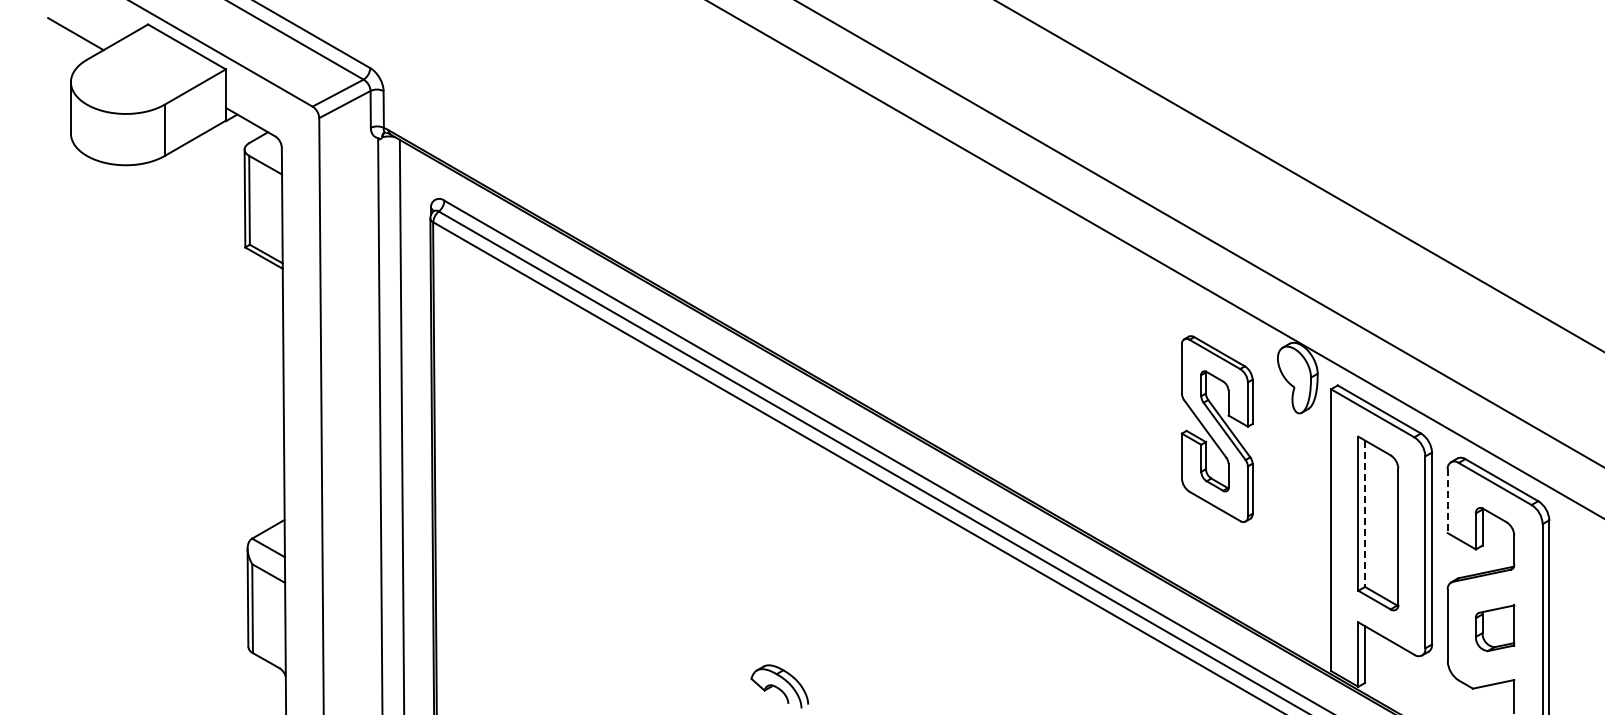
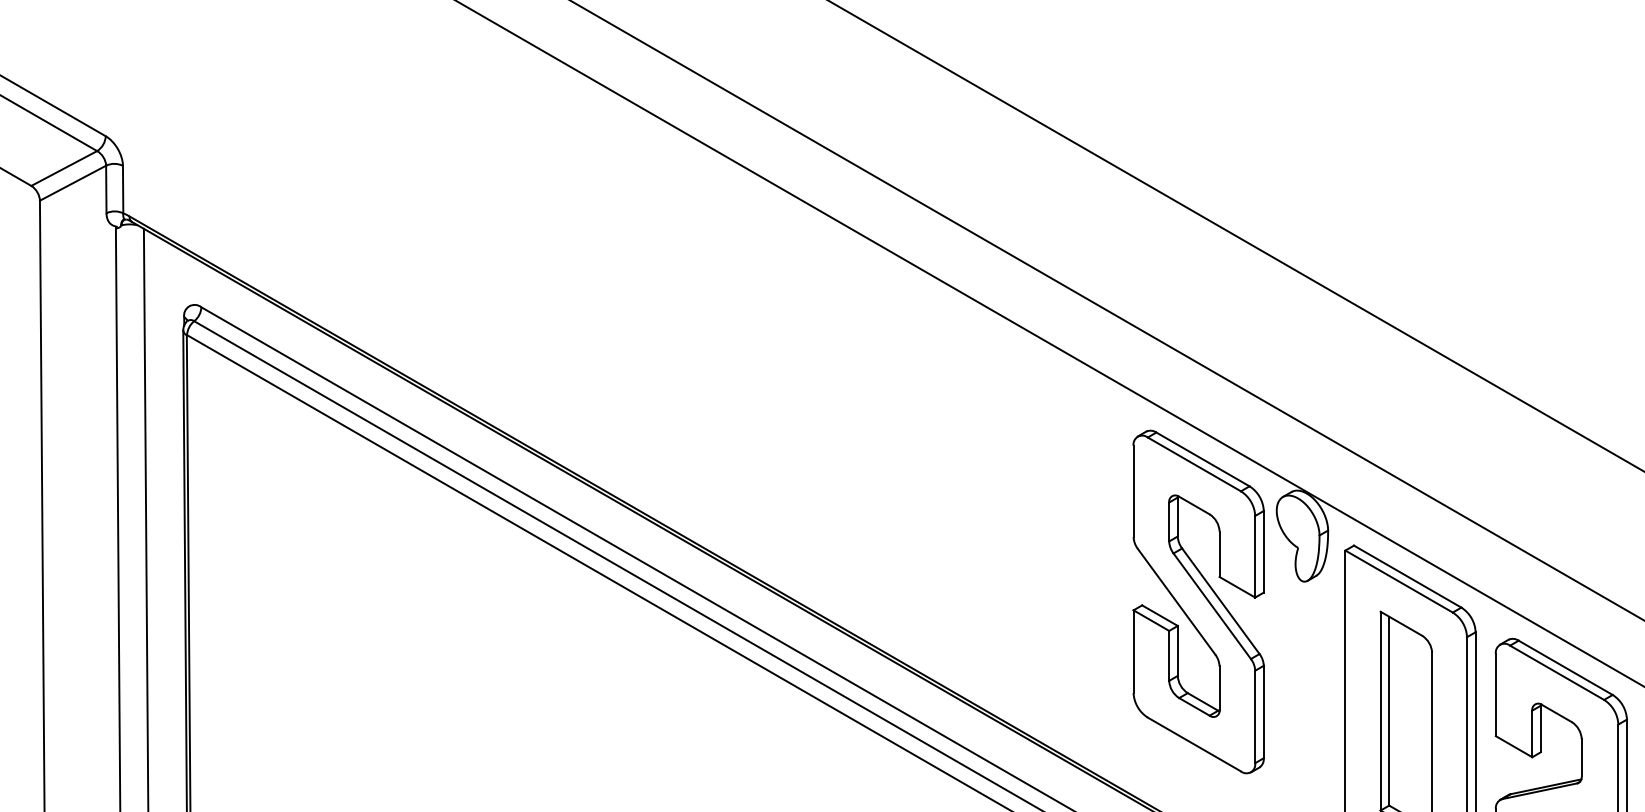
part: (1216, 428) -> (1197, 601), size x1.43
line: (1447, 501) -> (1495, 695), dashed -> solid
line: (1365, 514) -> (1389, 712), dashed -> solid

